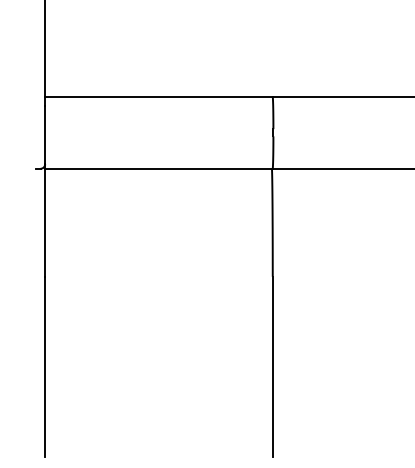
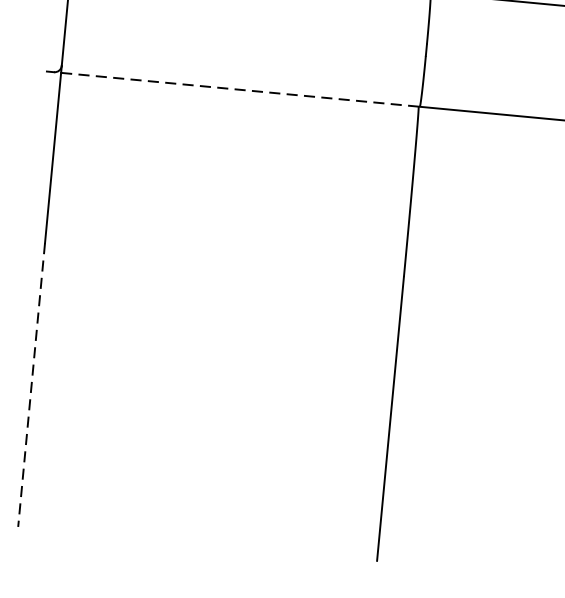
line: (158, 168) -> (239, 89), solid -> dashed
line: (45, 366) -> (32, 384), solid -> dashed

